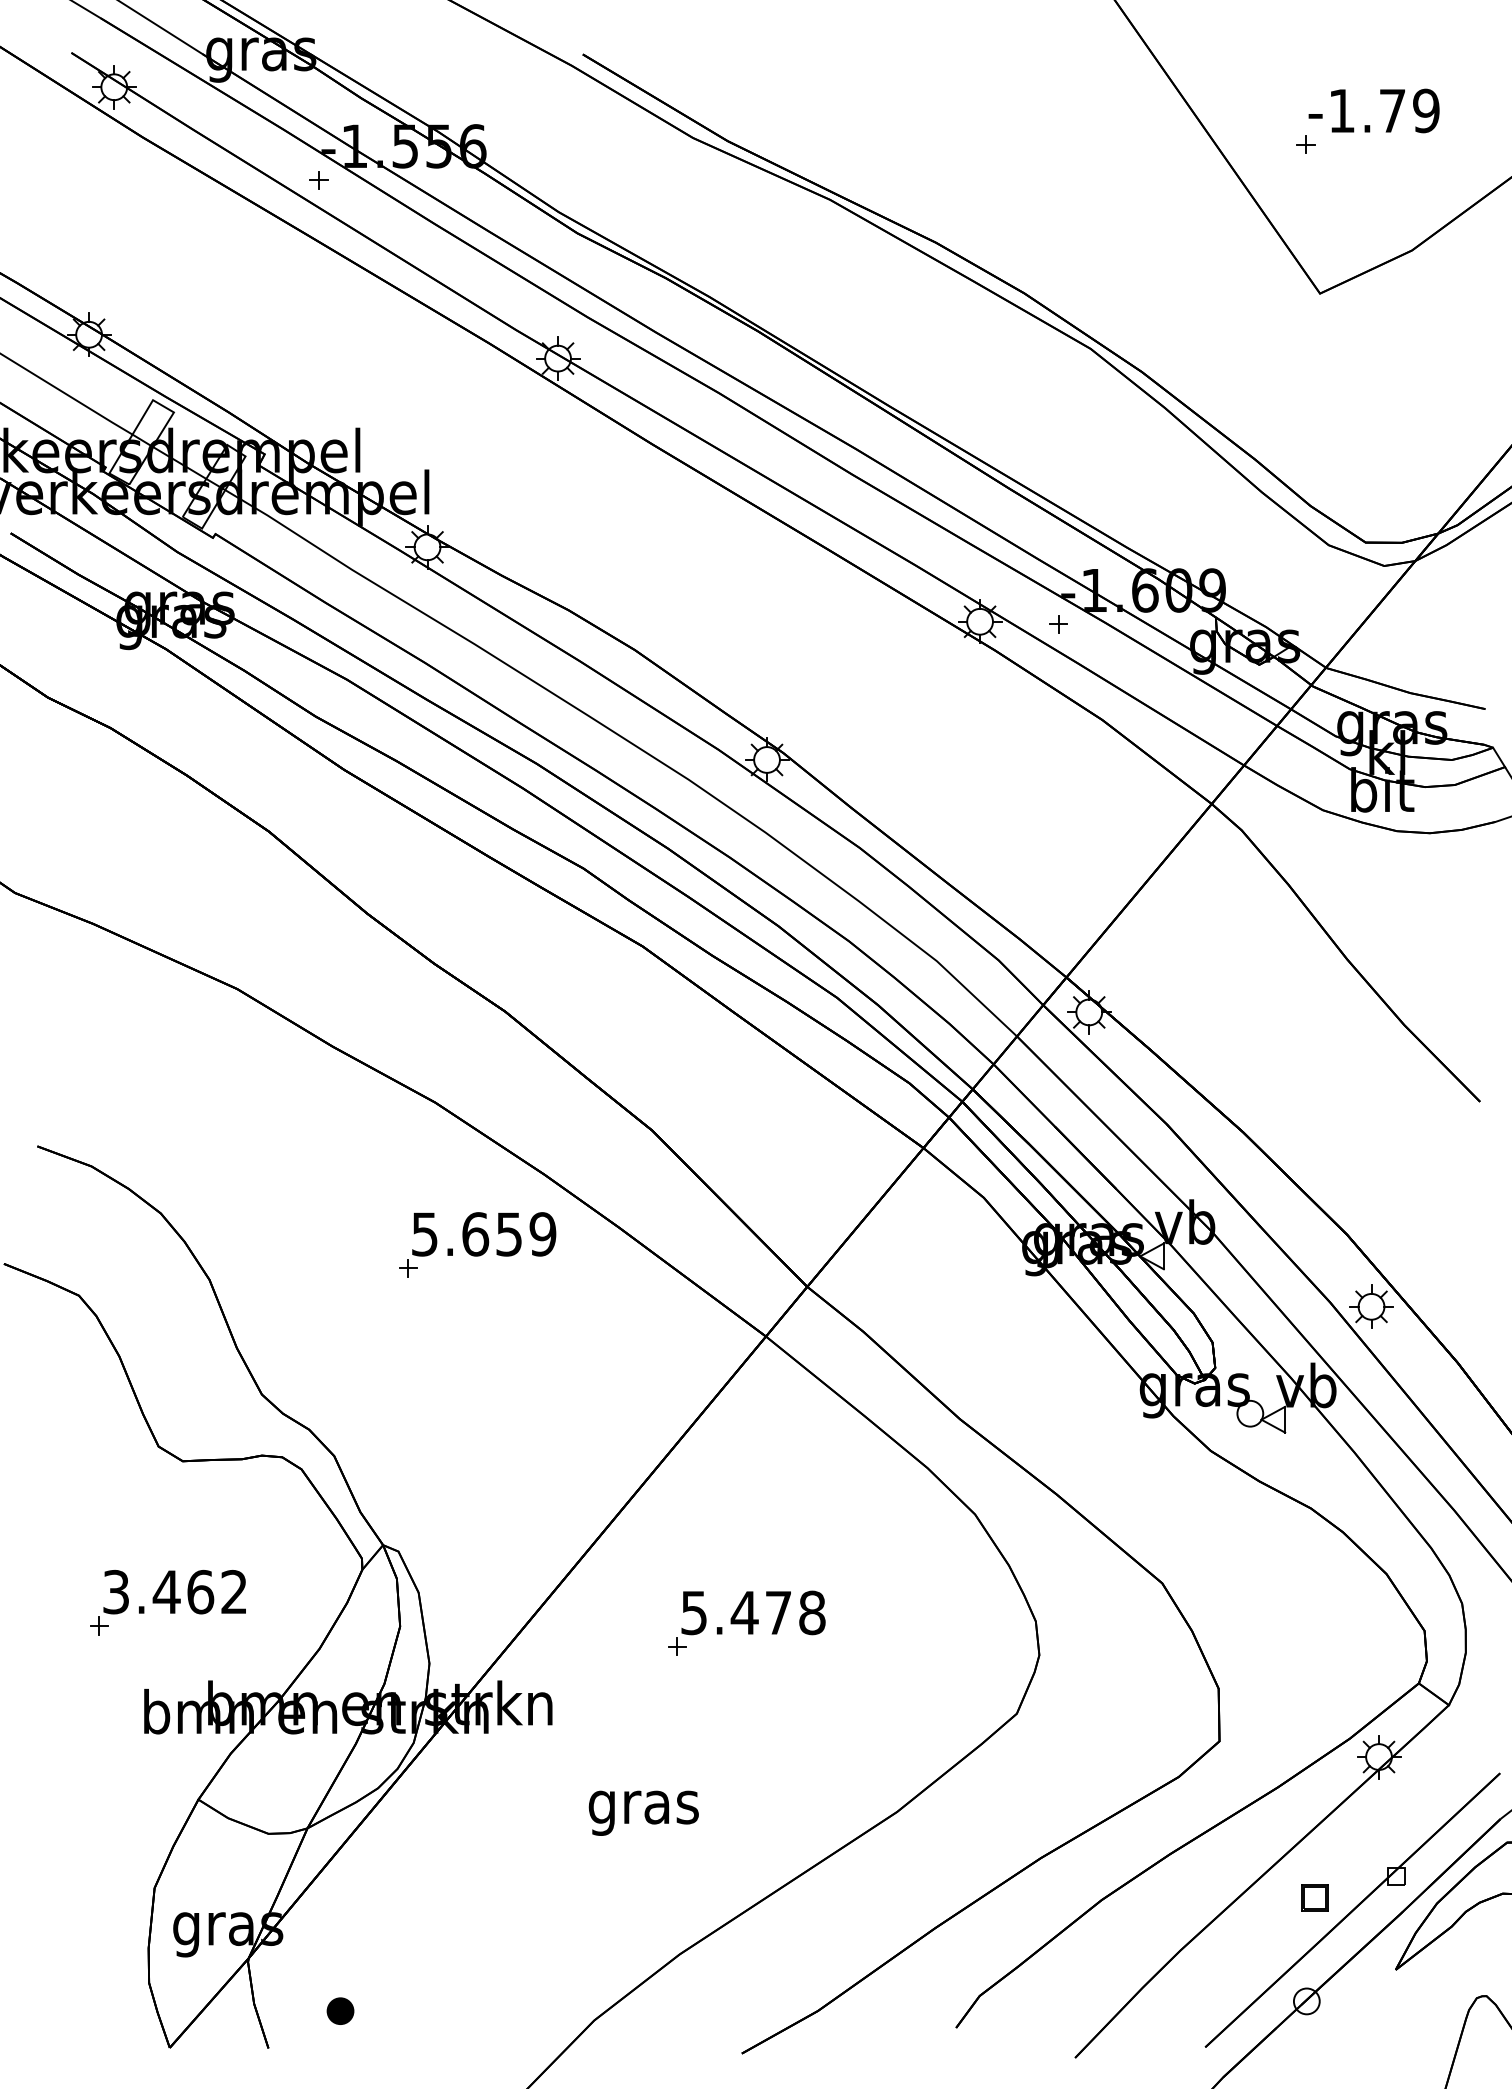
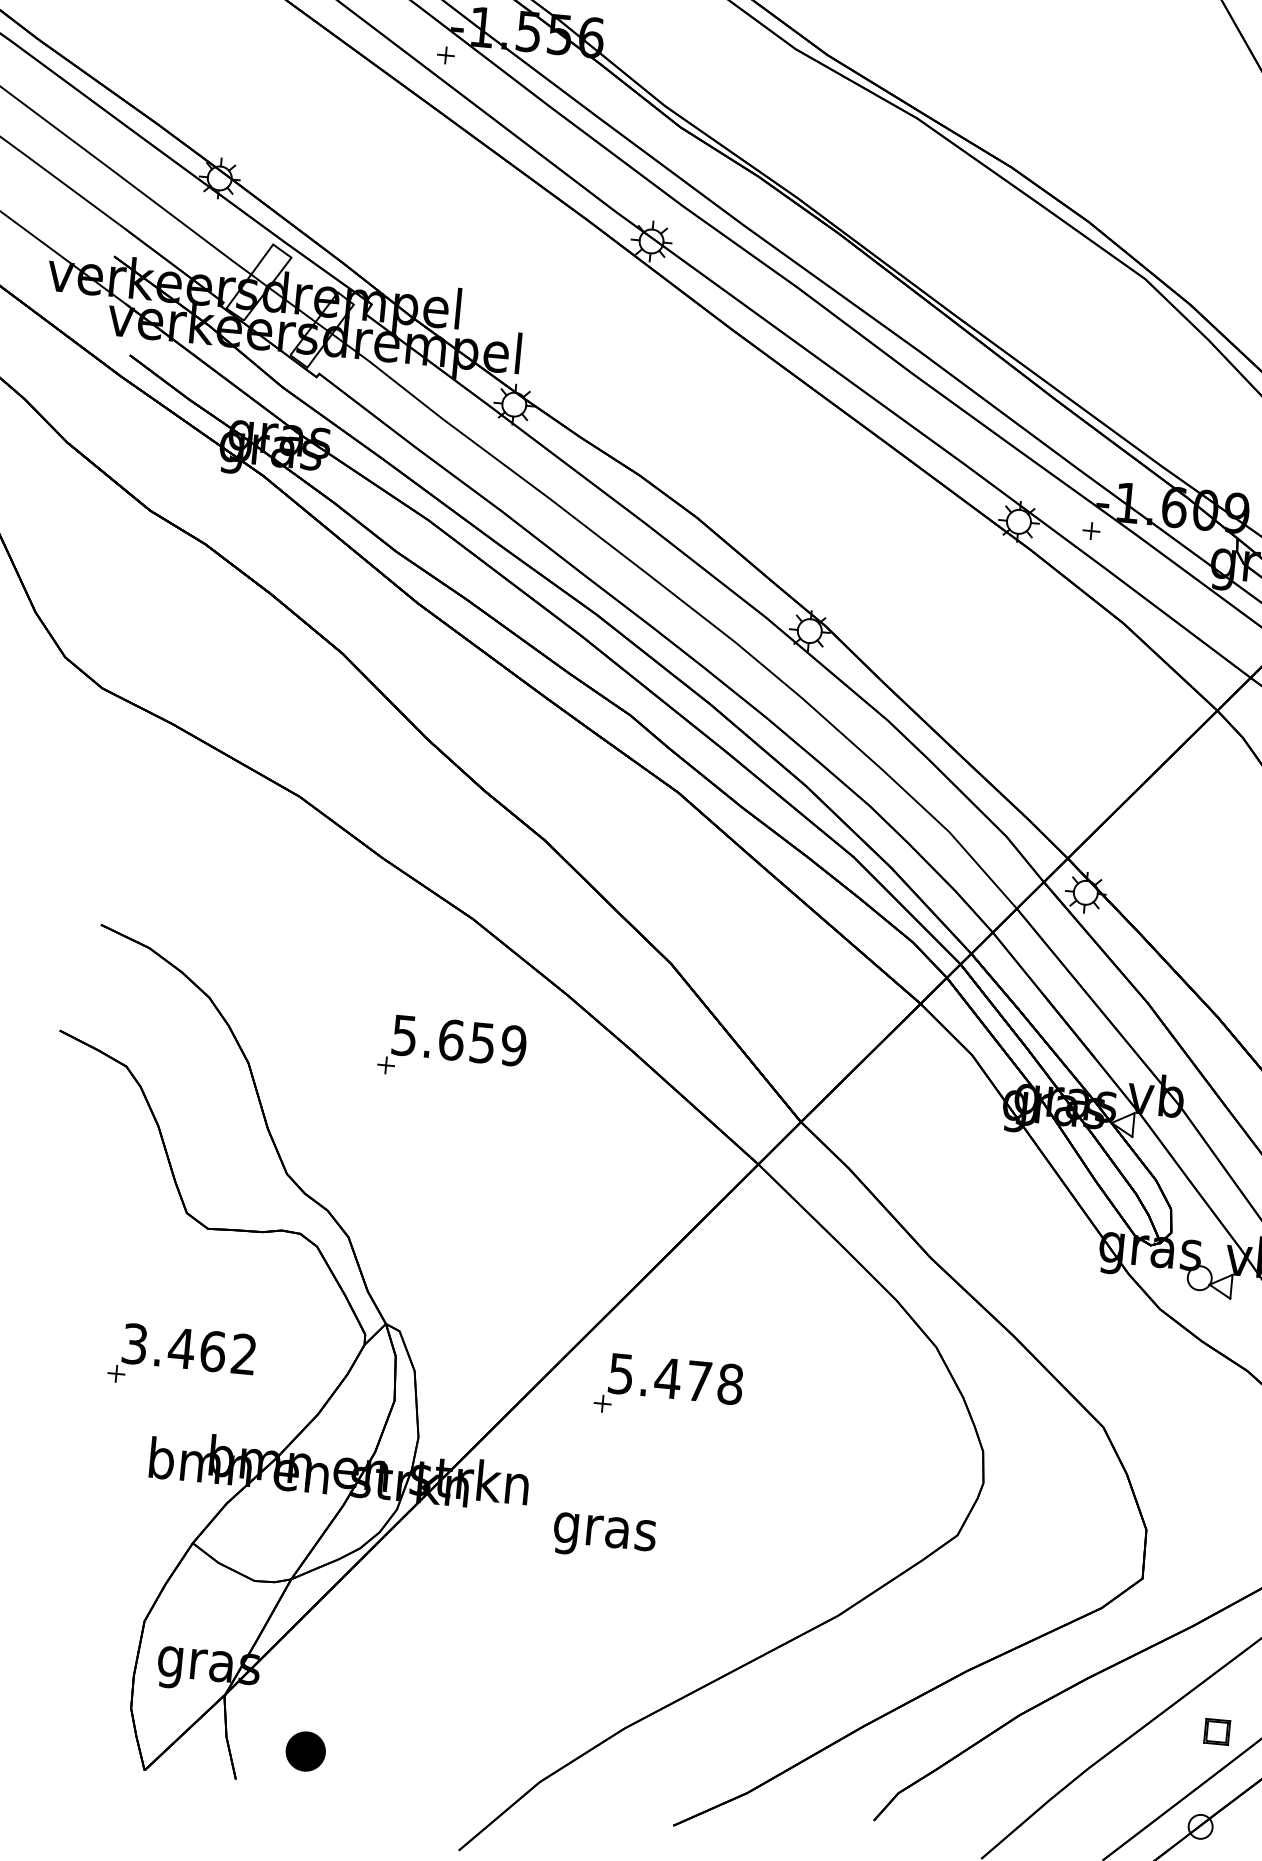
part: (477, 1244) -> (452, 1049), moved
part: (746, 1622) -> (668, 1387), moved
text: (643, 1812) -> (604, 1536), moved
part: (340, 2010) -> (305, 1750), size x1.6

